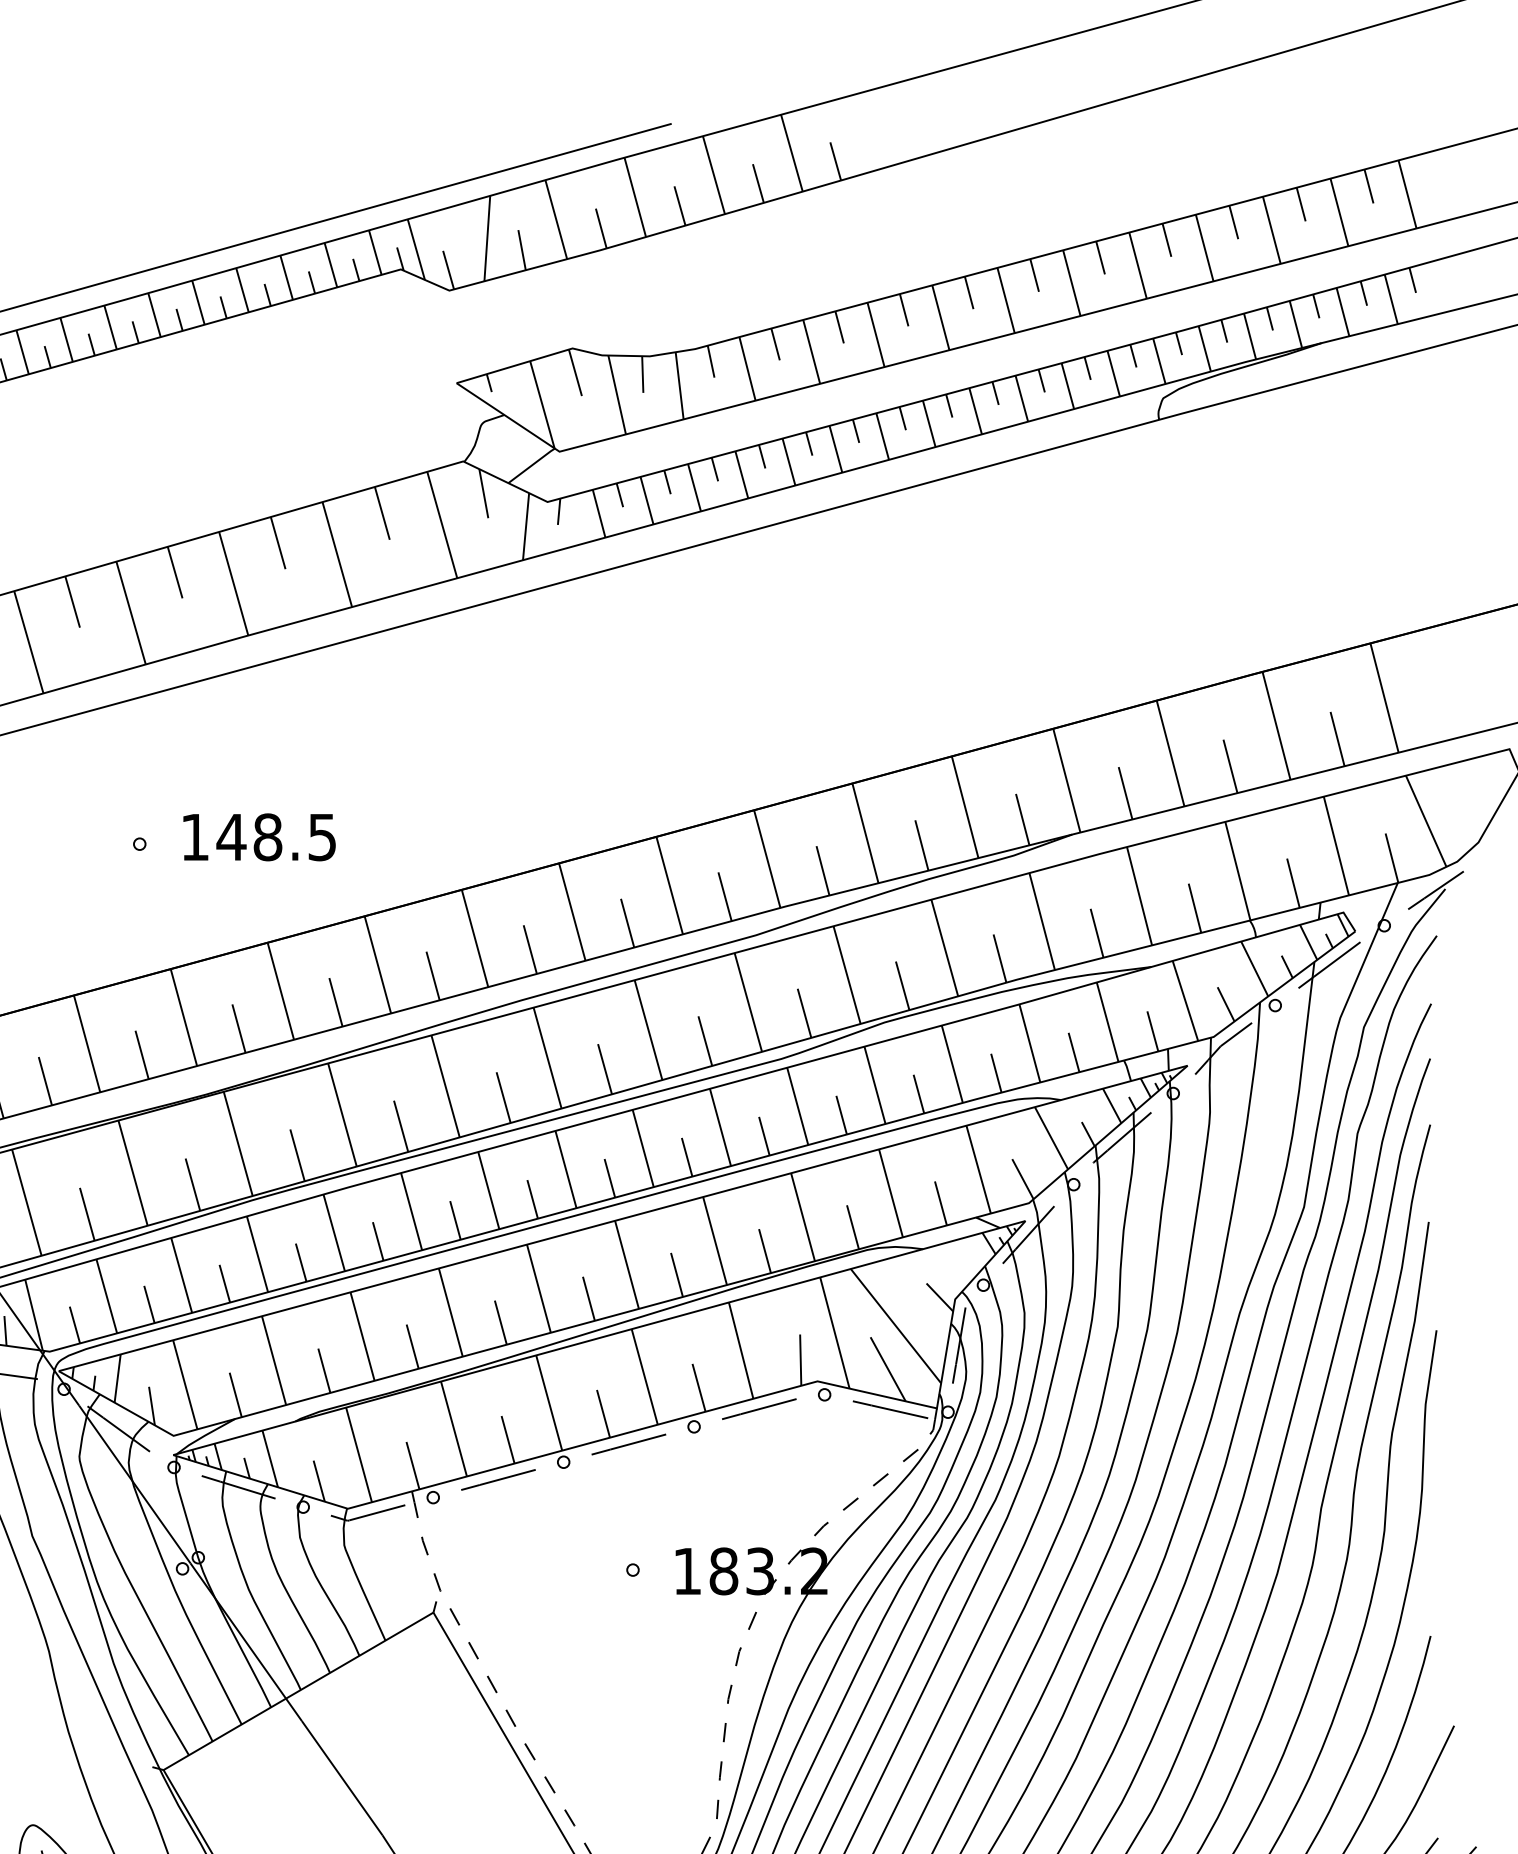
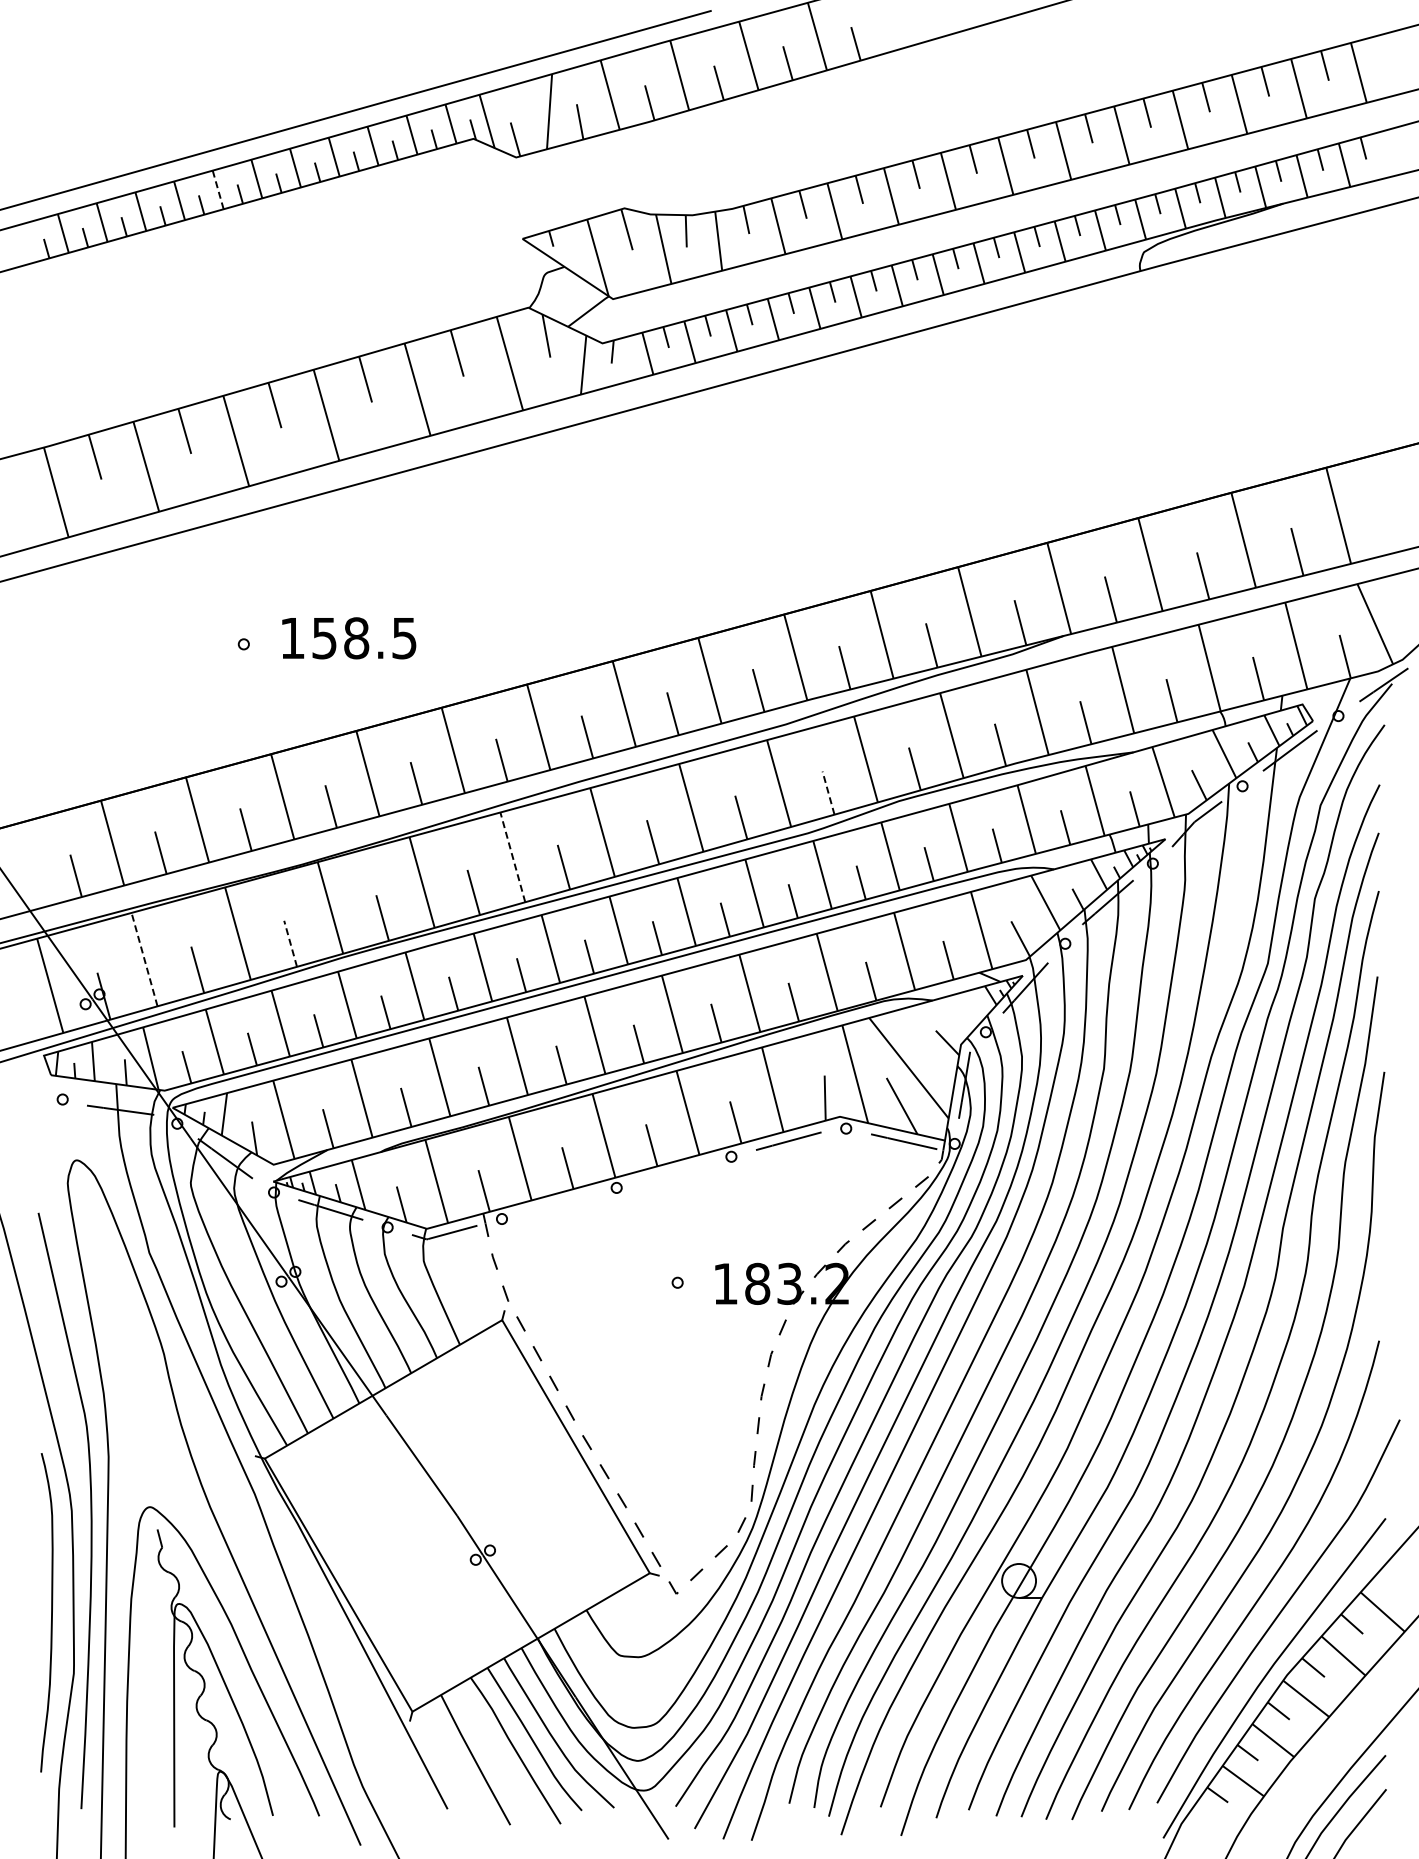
line: (110, 327) -> (218, 189), solid -> dashed
text: (231, 837) -> (324, 638), 148.5 -> 158.5
line: (804, 1012) -> (828, 792), solid -> dashed
line: (445, 1086) -> (512, 857), solid -> dashed
line: (192, 1184) -> (290, 943), solid -> dashed
line: (26, 1202) -> (144, 959), solid -> dashed
line: (628, 1443) -> (673, 1171), removed
line: (498, 1479) -> (559, 1203), removed

